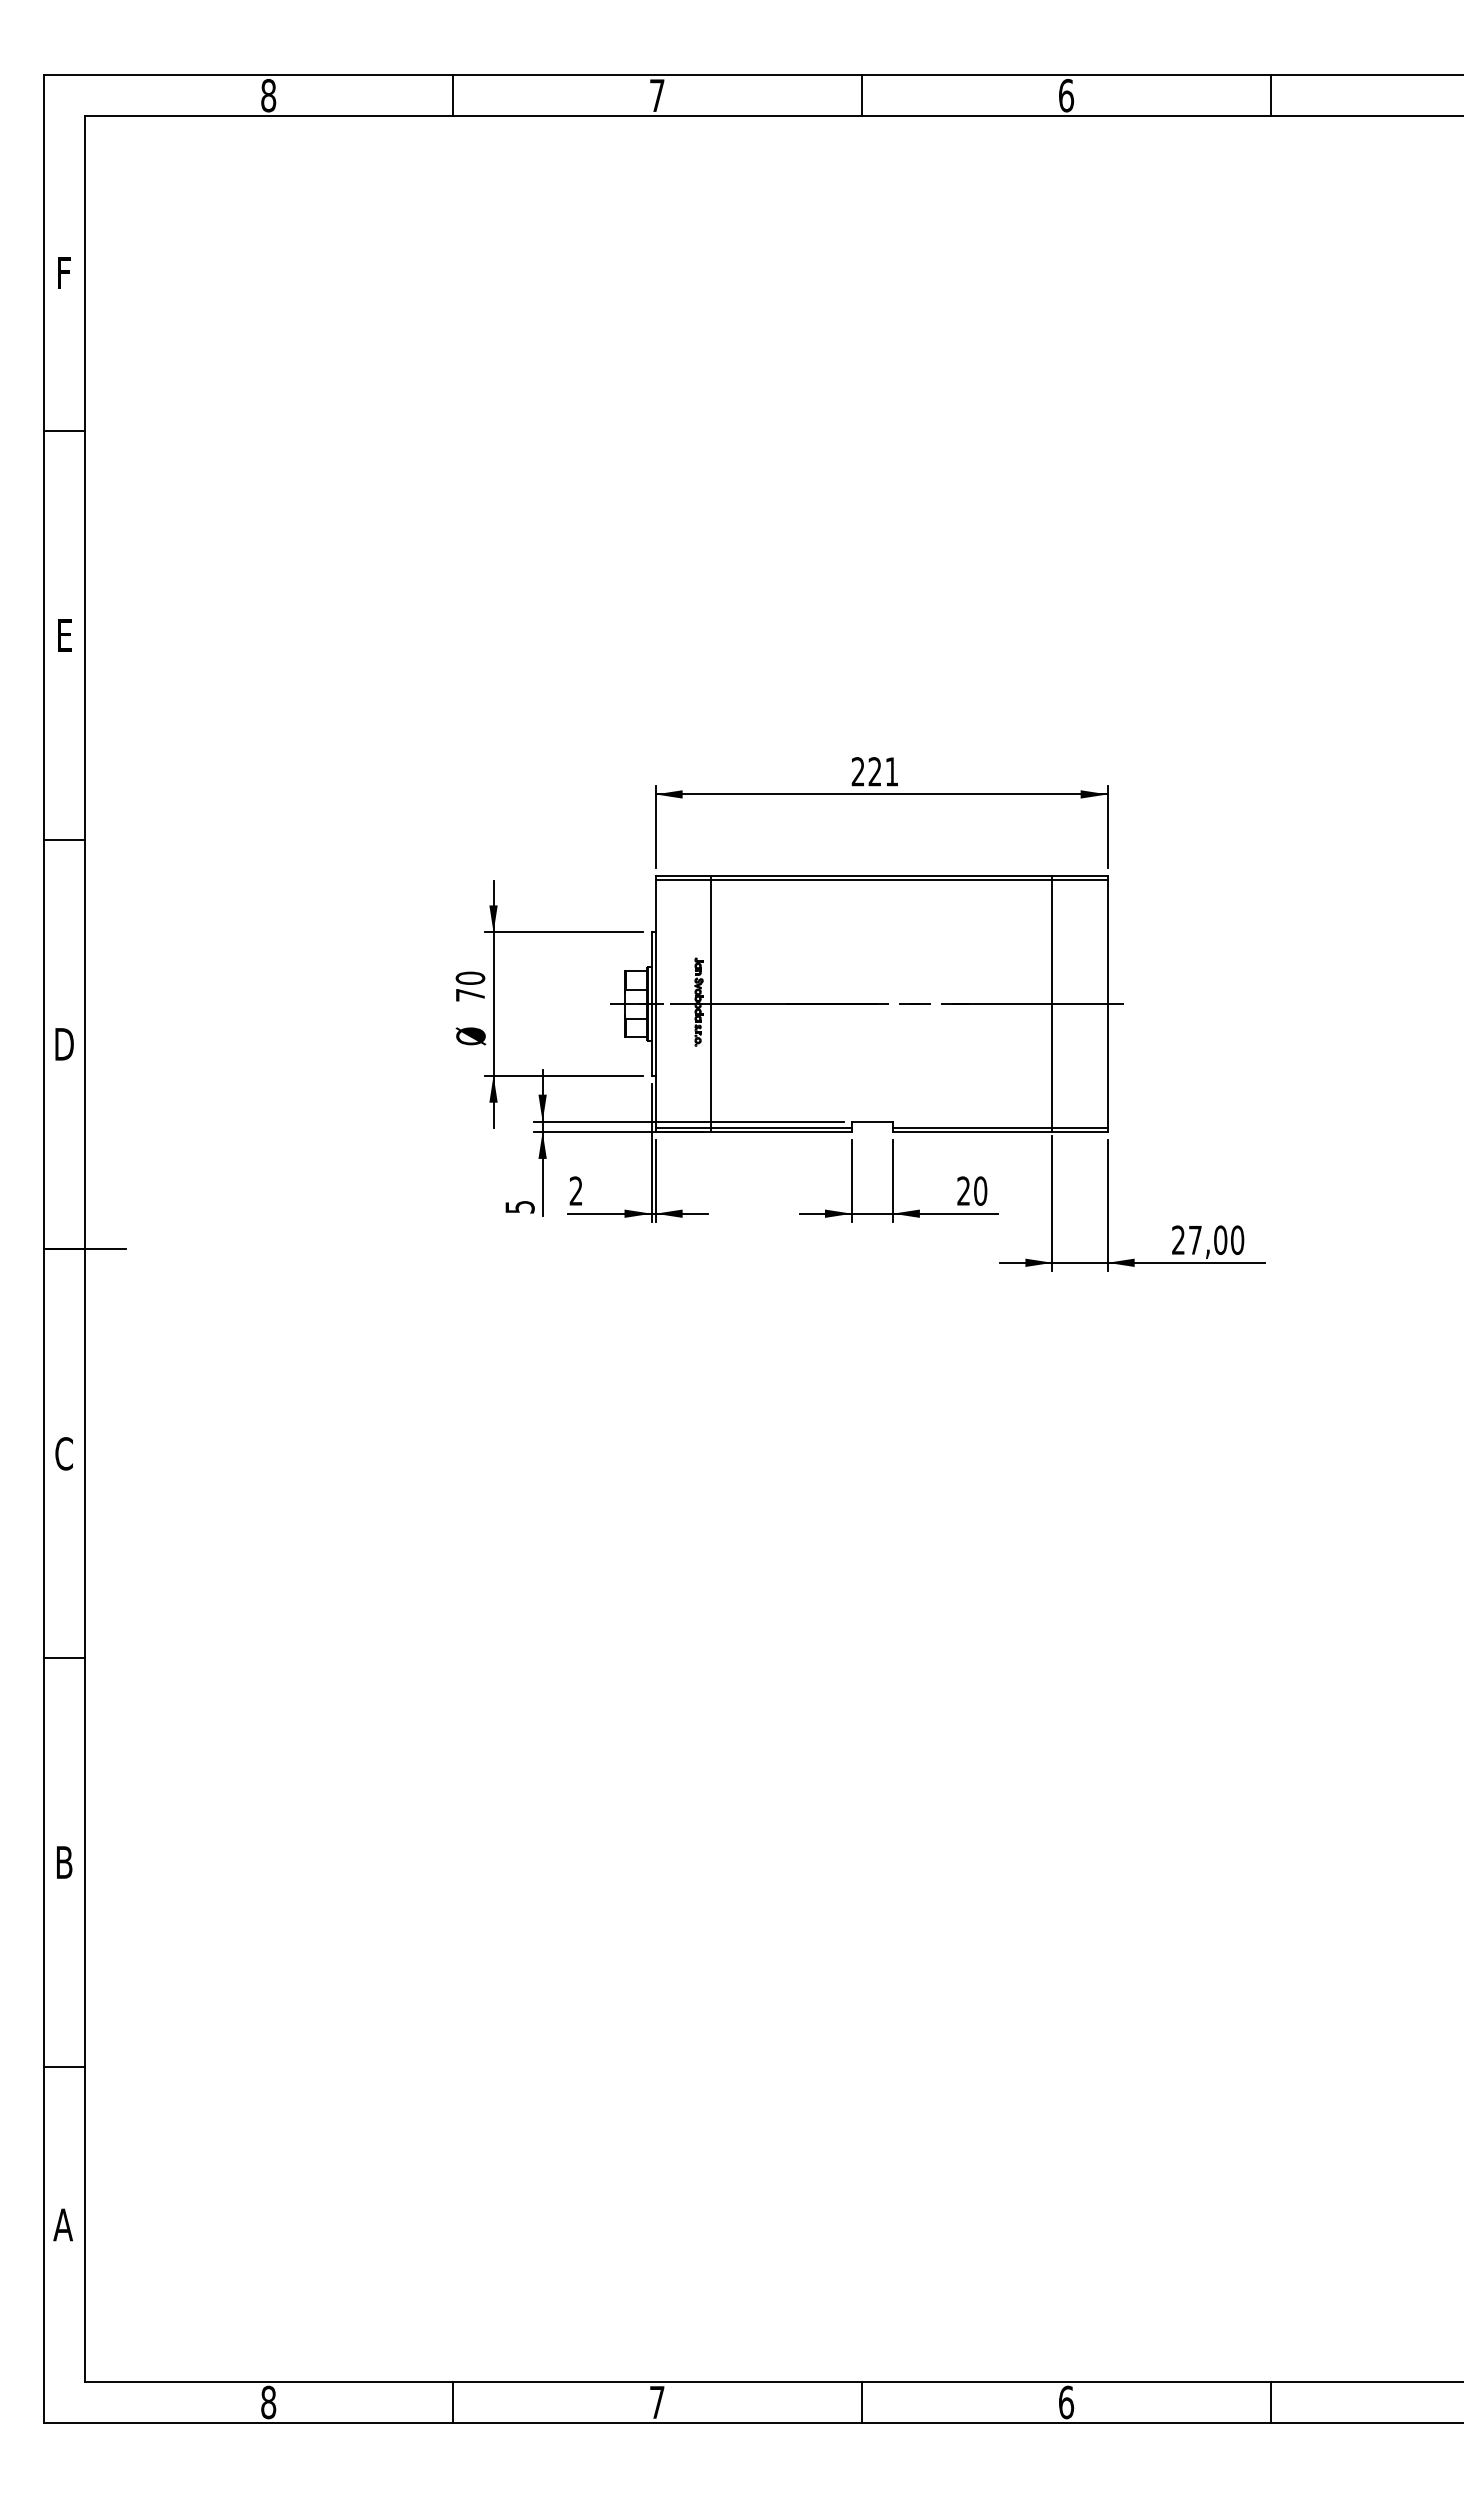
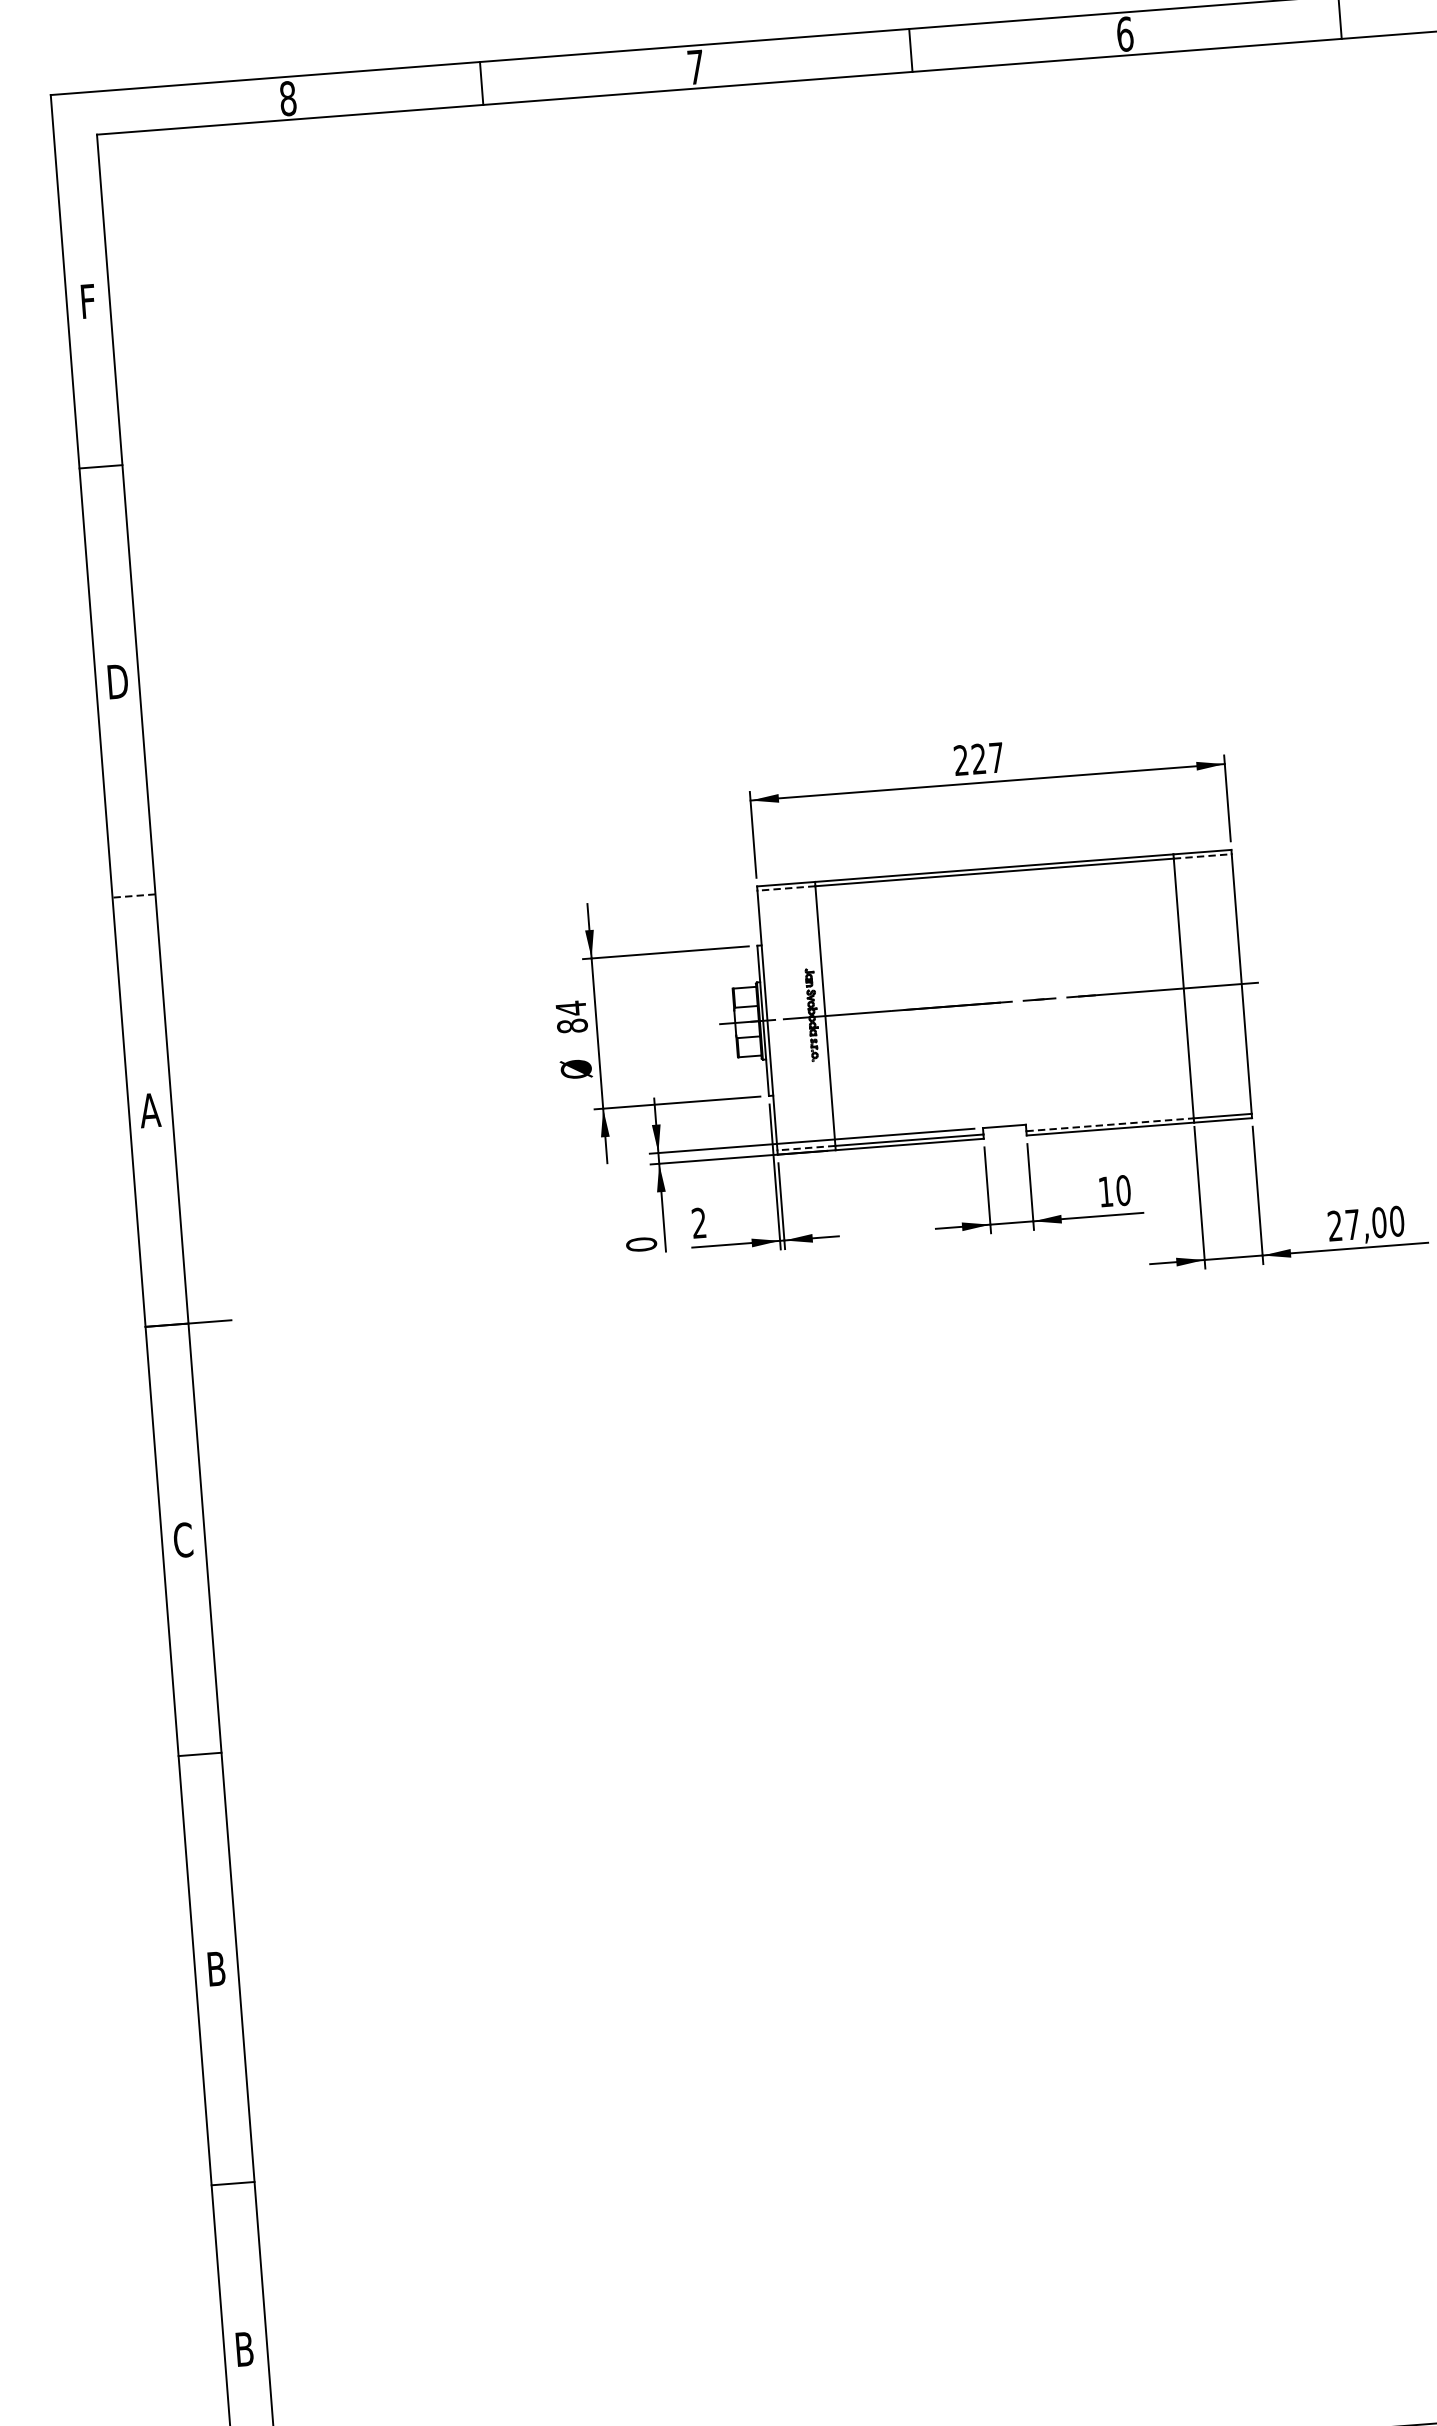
text: (65, 635) -> (118, 681), E -> D
text: (891, 771) -> (996, 757), 221 -> 227
line: (64, 839) -> (133, 895), solid -> dashed
line: (683, 880) -> (786, 888), solid -> dashed
line: (1080, 880) -> (1203, 856), solid -> dashed
text: (470, 986) -> (571, 1017), 70 -> 84
text: (63, 1044) -> (149, 1110), D -> A
line: (683, 1127) -> (806, 1147), solid -> dashed
line: (972, 1127) -> (1109, 1124), solid -> dashed
text: (963, 1190) -> (1105, 1191), 20 -> 10
text: (519, 1206) -> (640, 1243), 5 -> 0
text: (62, 2224) -> (243, 2348), A -> B

